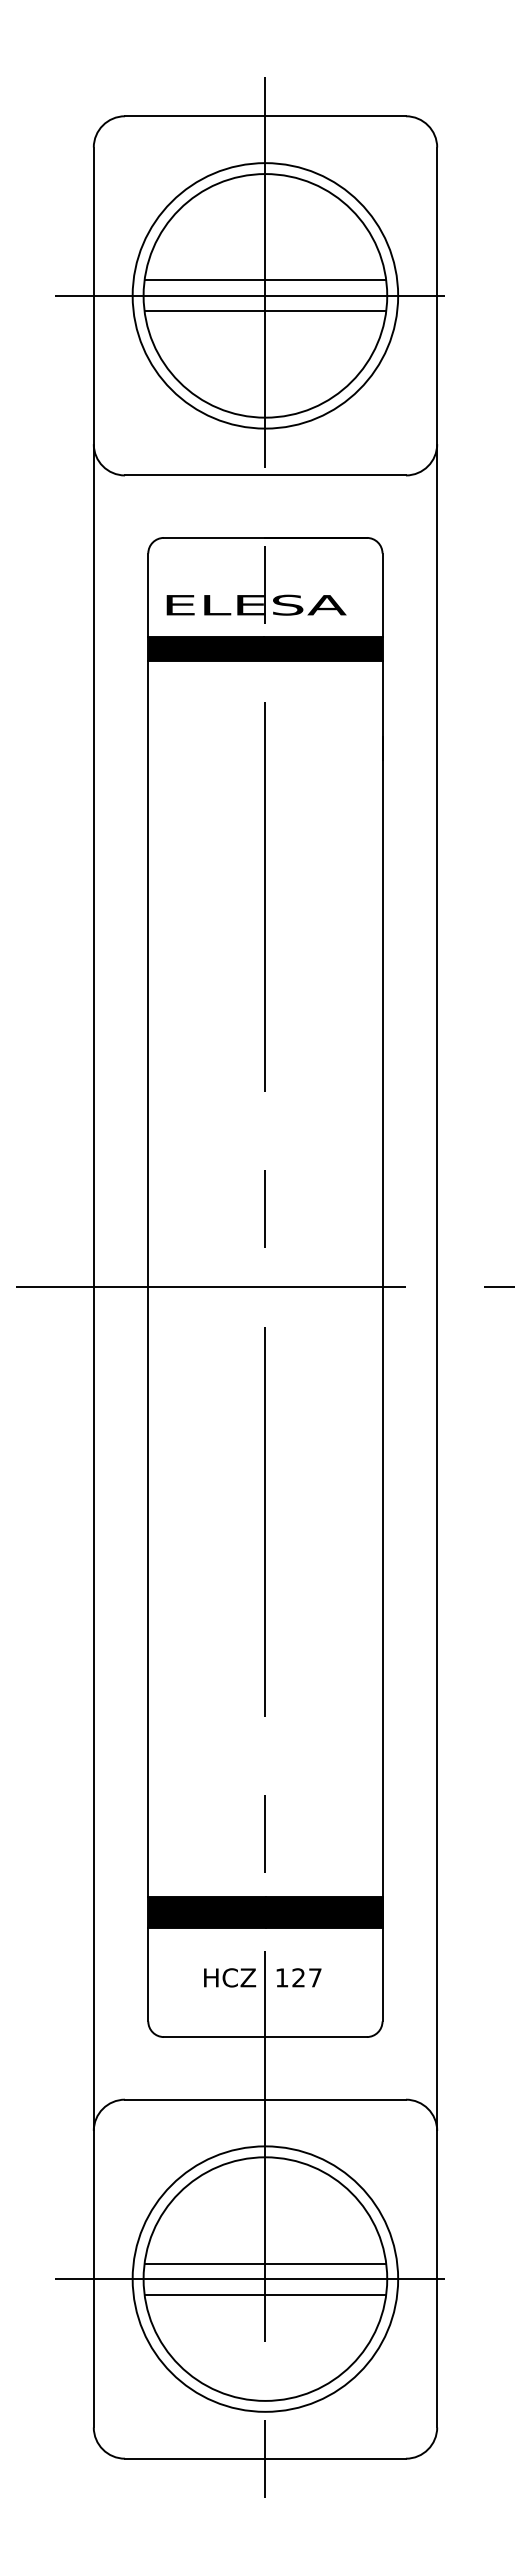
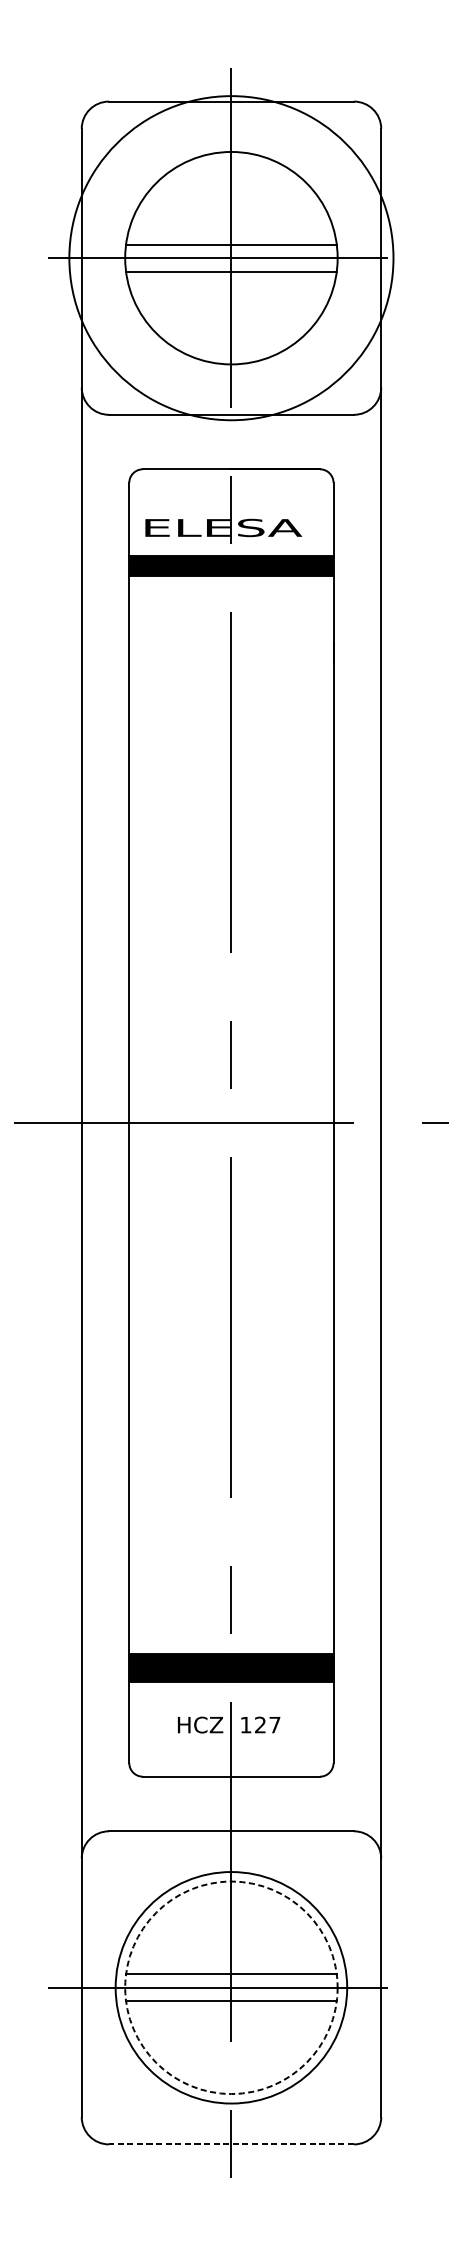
circle: (265, 295) -> (231, 257), size x1.4
circle: (265, 2278) -> (231, 1987), solid -> dashed
line: (265, 2458) -> (231, 2144), solid -> dashed

